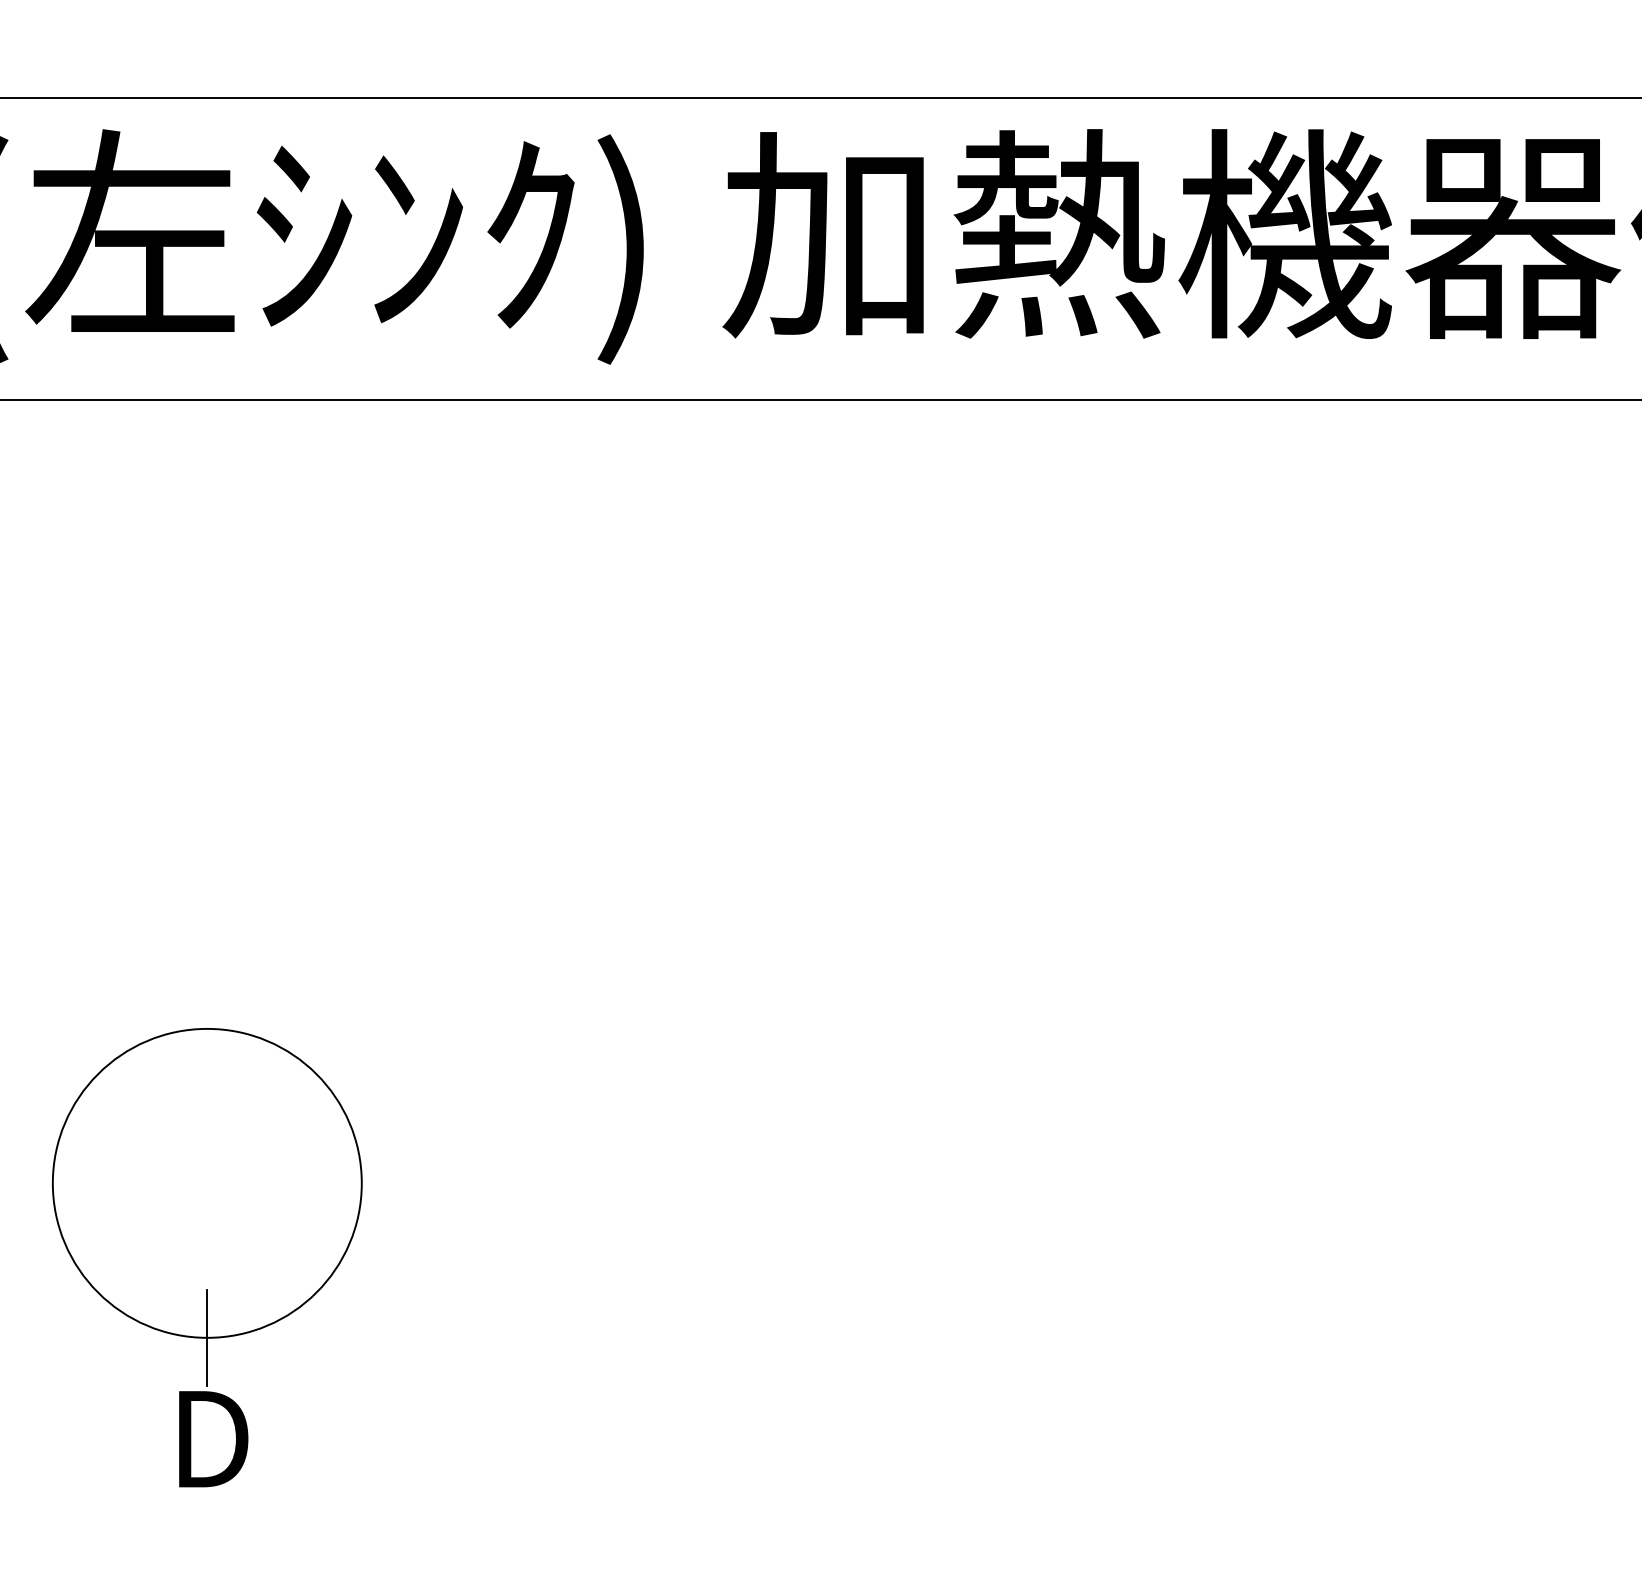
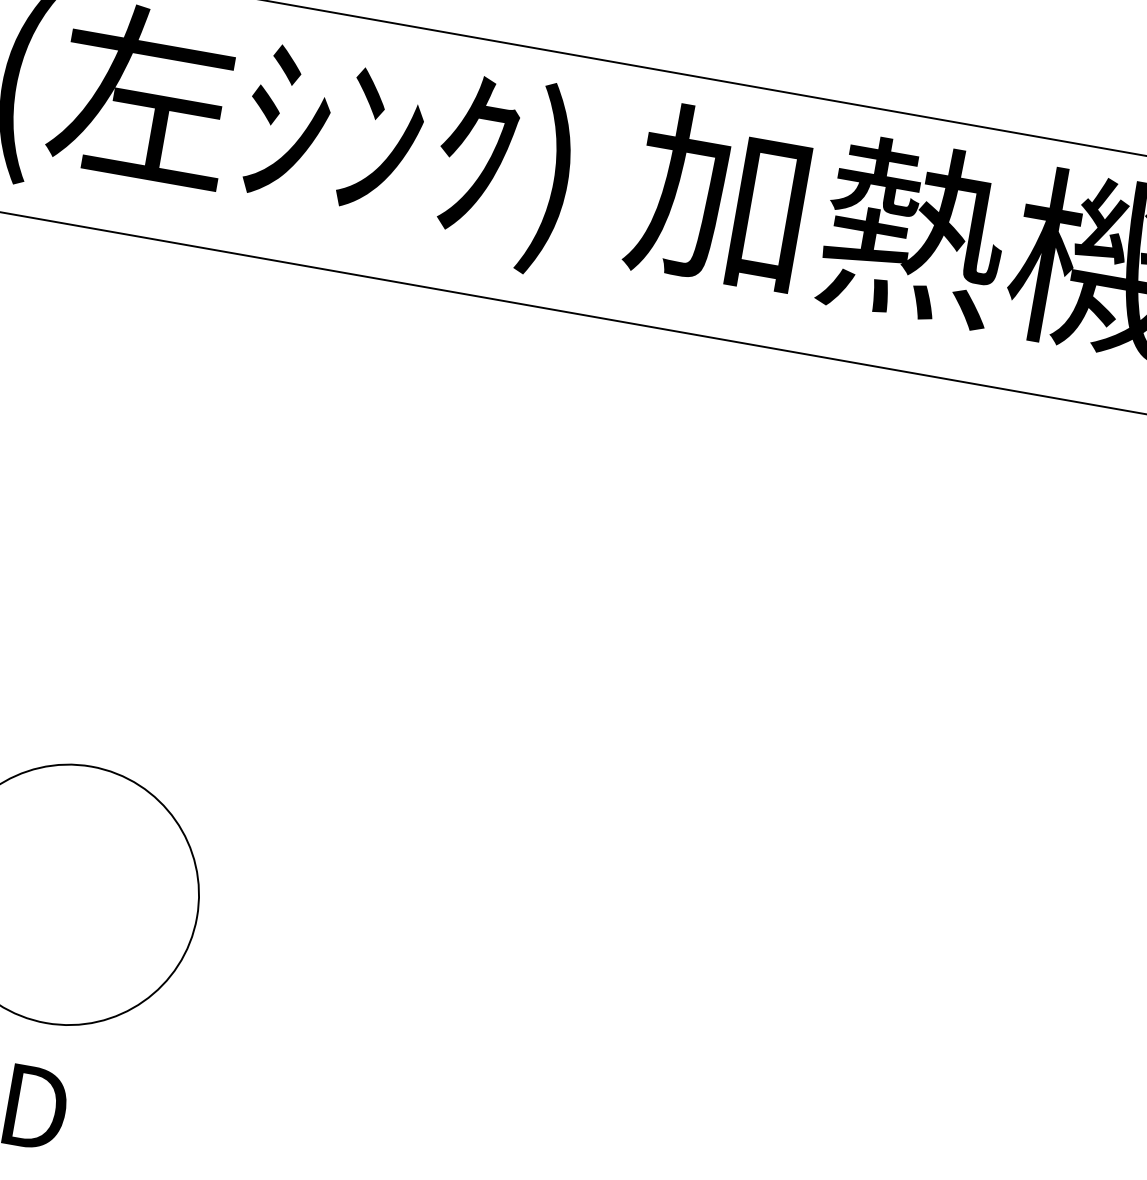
line: (207, 1337) -> (46, 1022), removed

